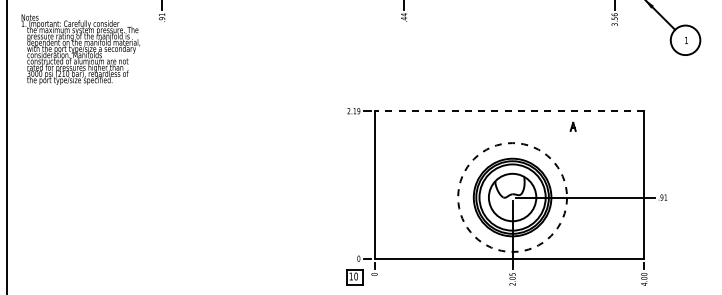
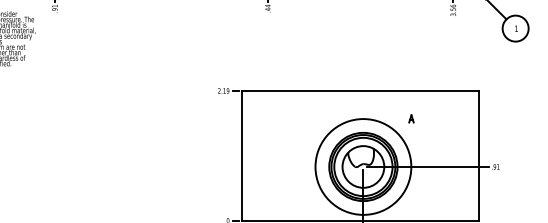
line: (509, 111) -> (360, 91), dashed -> solid
part: (572, 126) -> (410, 118), moved
circle: (512, 197) -> (363, 166), dashed -> solid

